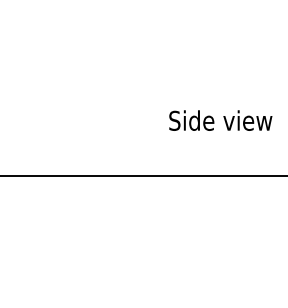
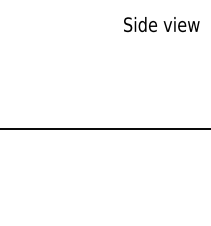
text: (220, 120) -> (161, 24), moved

